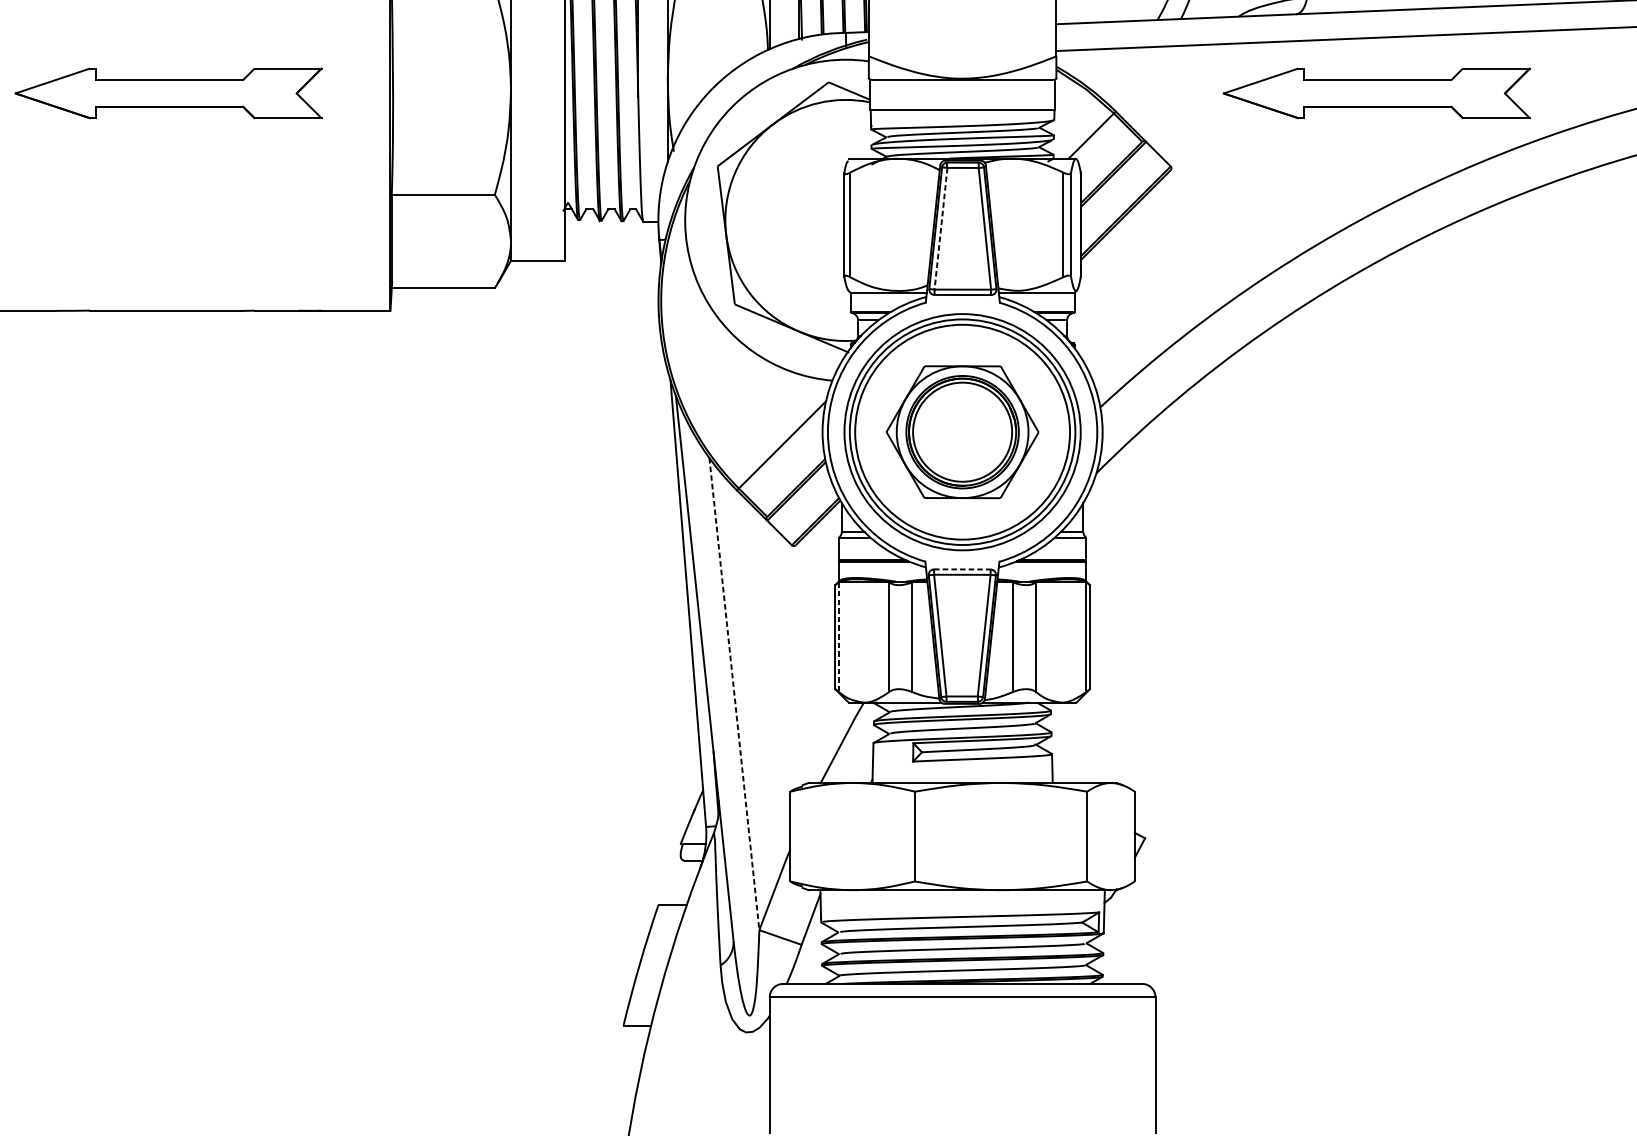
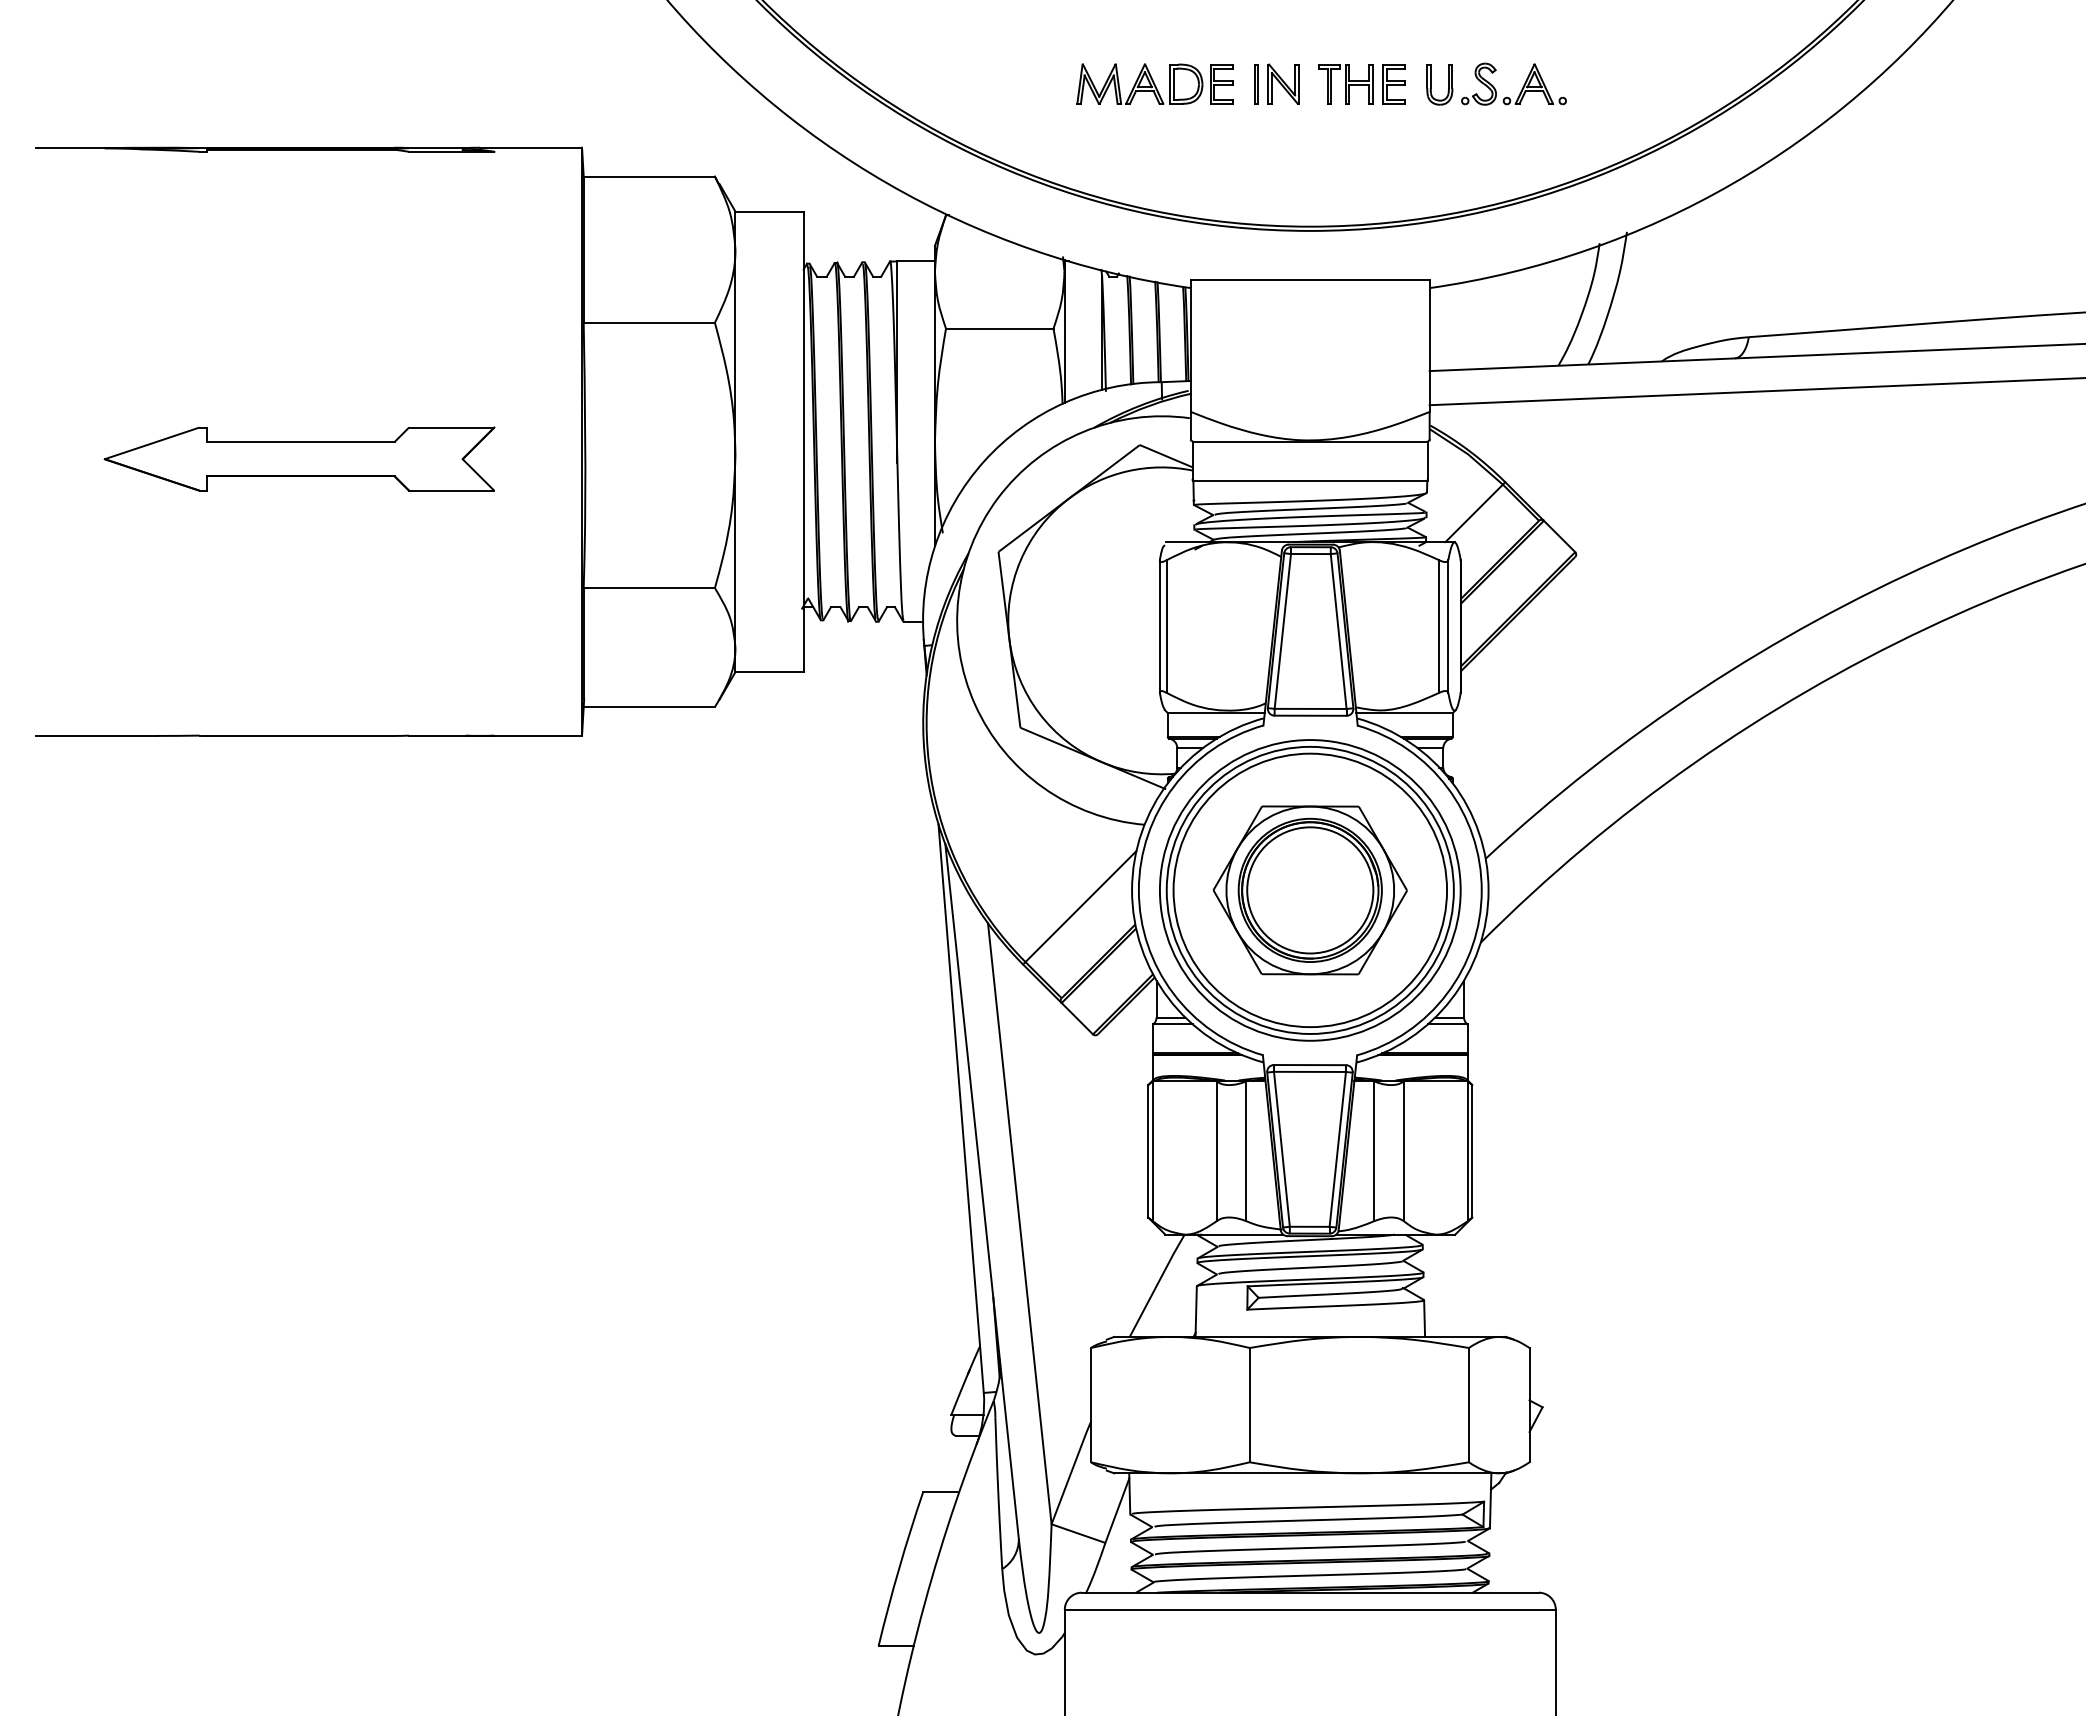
part: (1376, 92) -> (1837, 458), removed
line: (940, 228) -> (1282, 631), dashed -> solid
line: (962, 569) -> (1310, 1065), dashed -> solid
line: (838, 637) -> (1152, 1151), dashed -> solid
line: (734, 694) -> (1019, 1224), dashed -> solid

